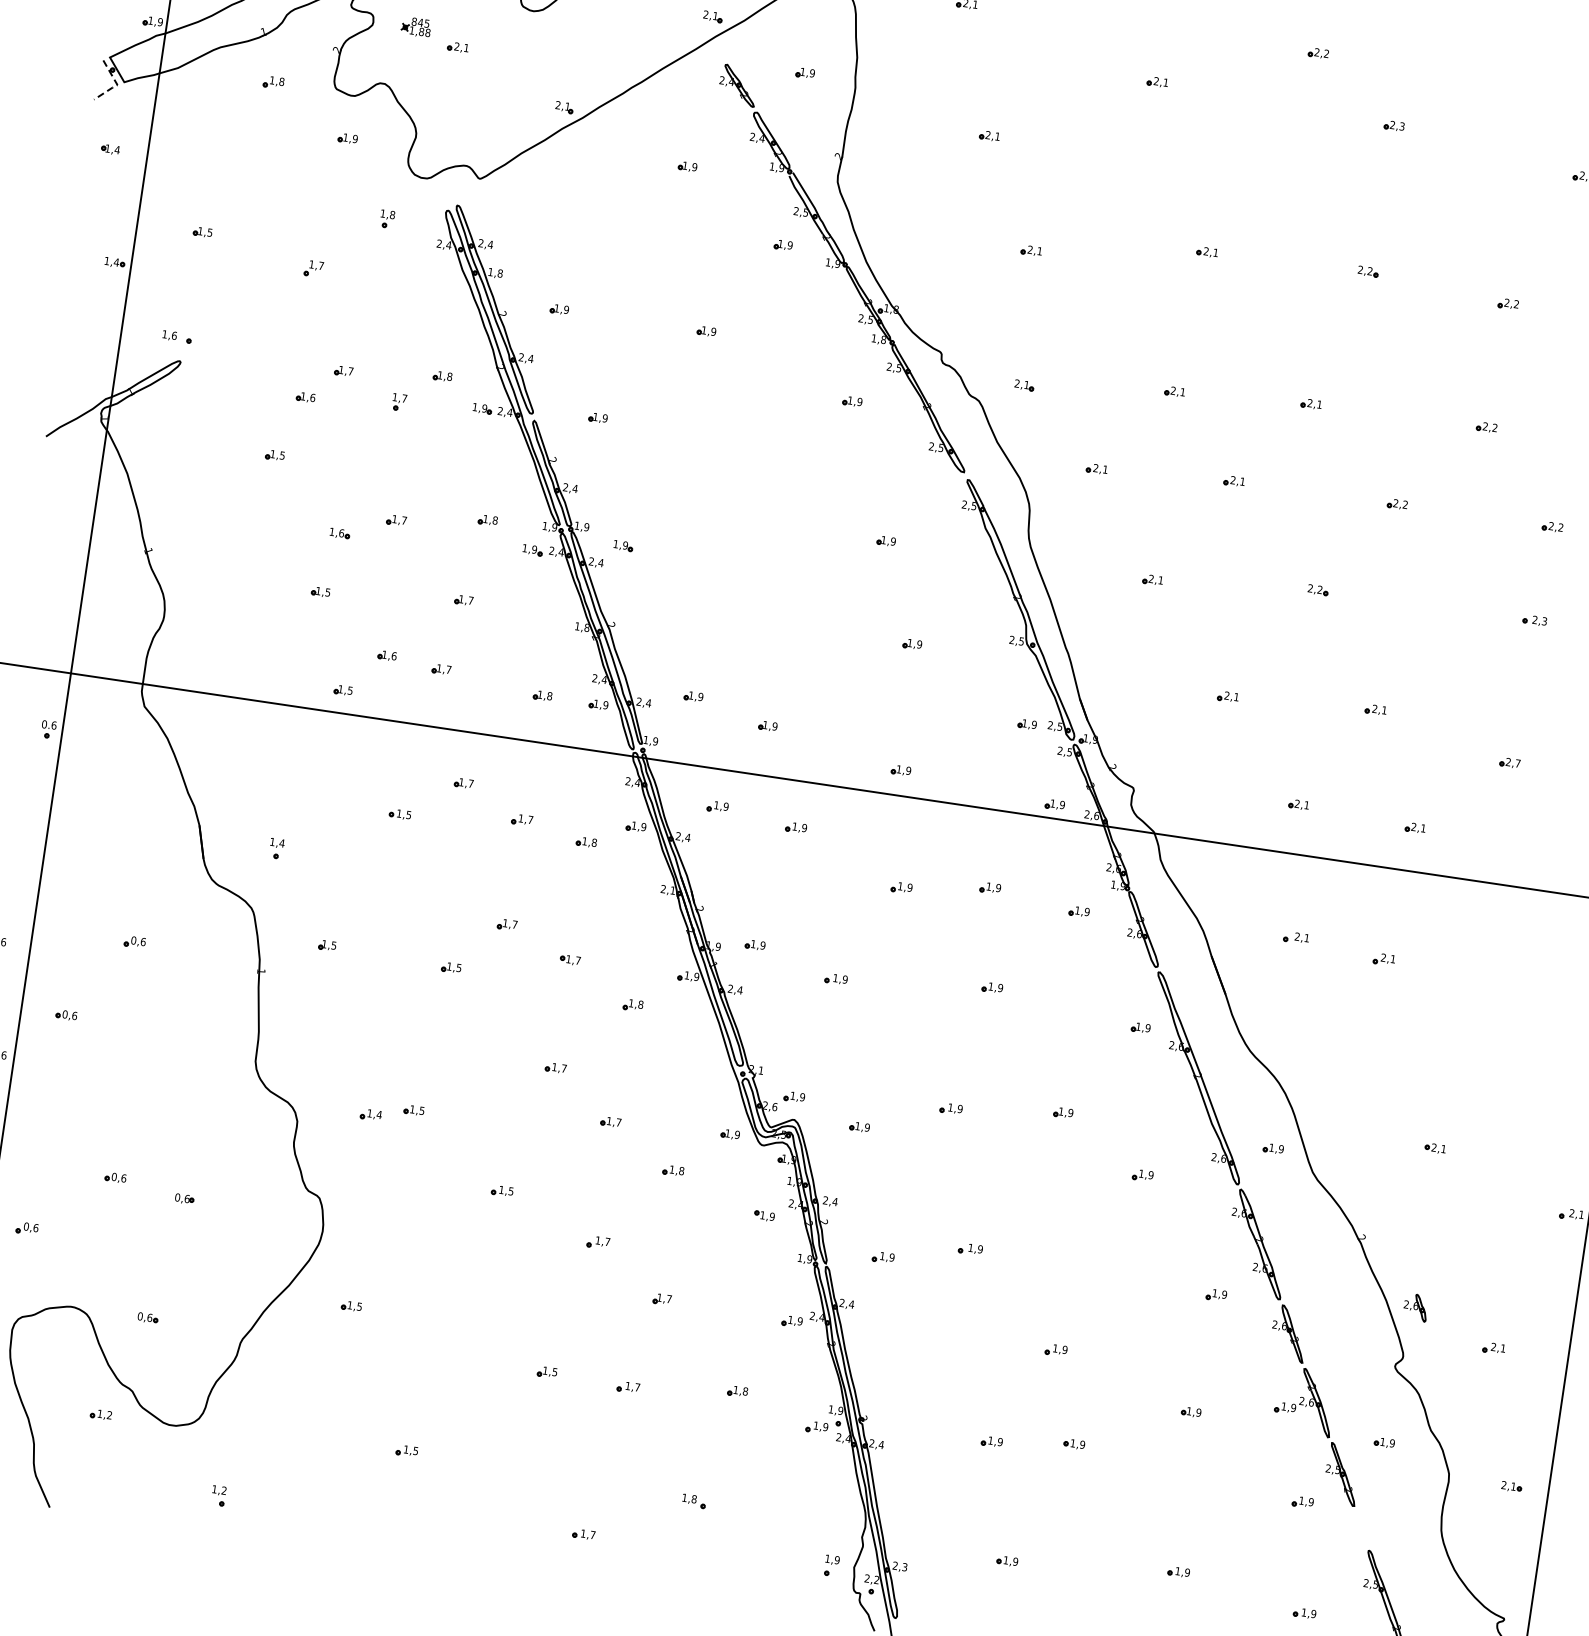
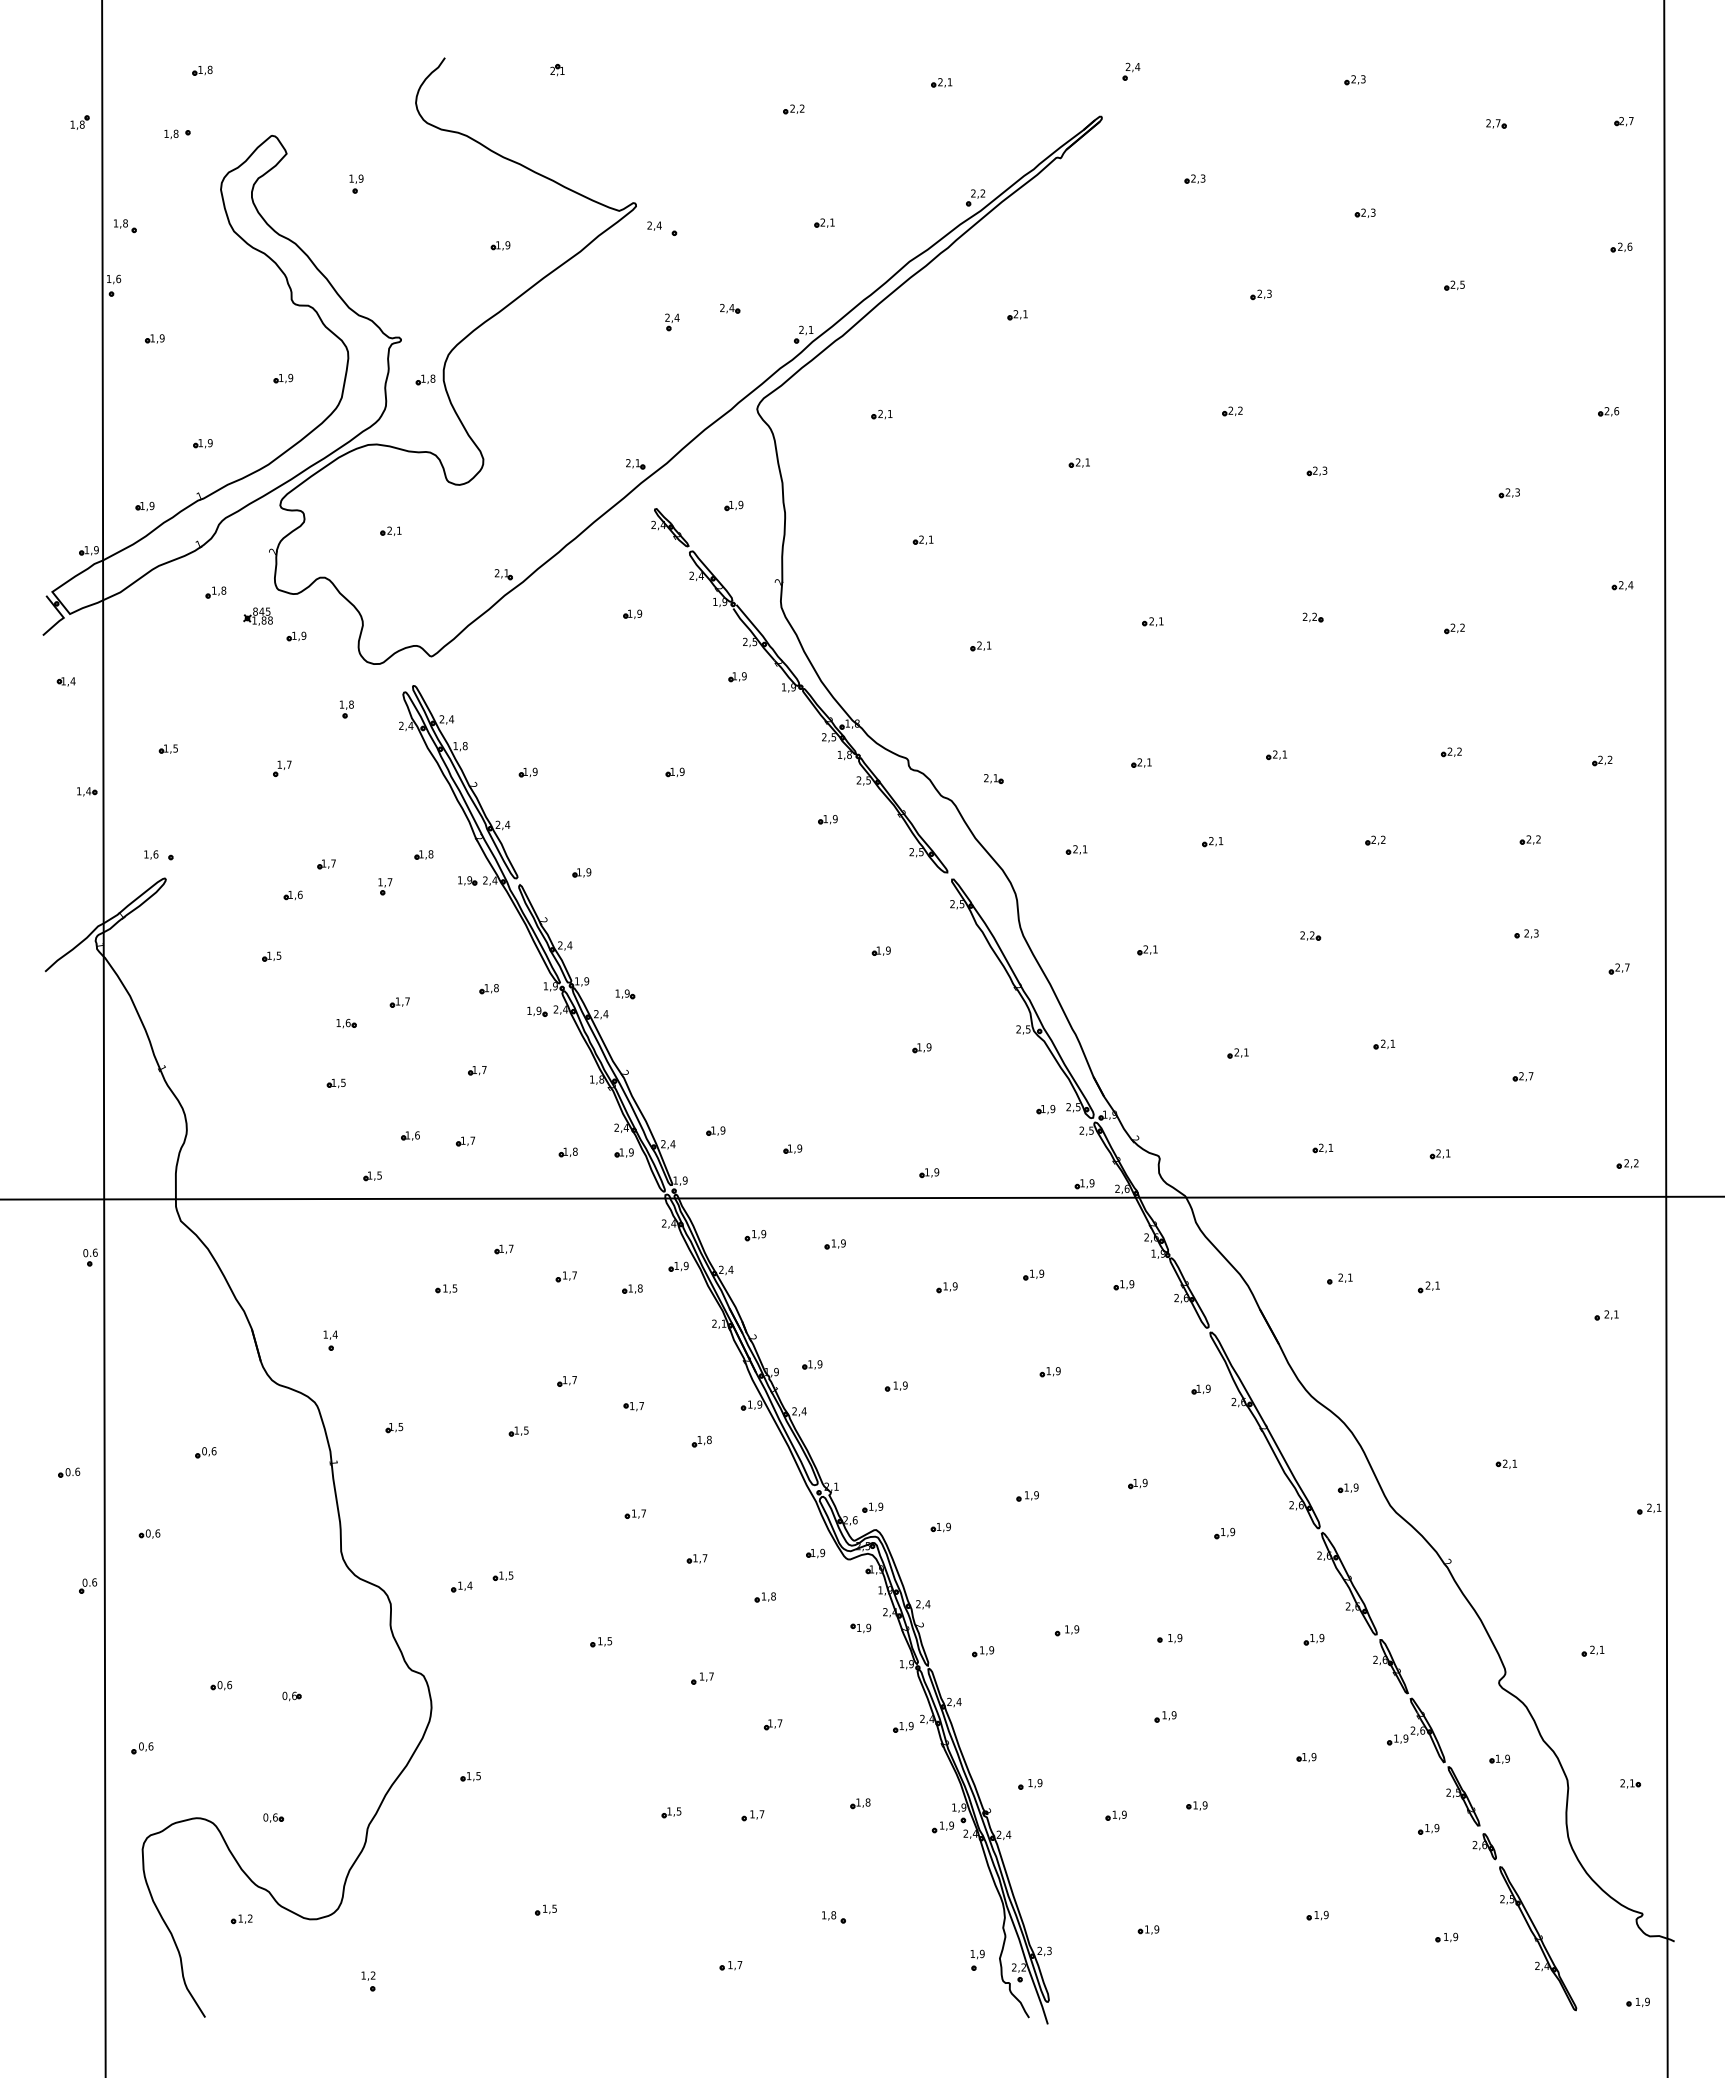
part: (415, 26) -> (257, 616), moved
line: (117, 84) -> (63, 617), dashed -> solid
part: (1557, 1014) -> (1606, 1315), added
part: (1071, 1272) -> (1169, 1638), added
part: (1415, 1307) -> (1484, 1846), moved
part: (910, 1397) -> (1030, 1784), added

